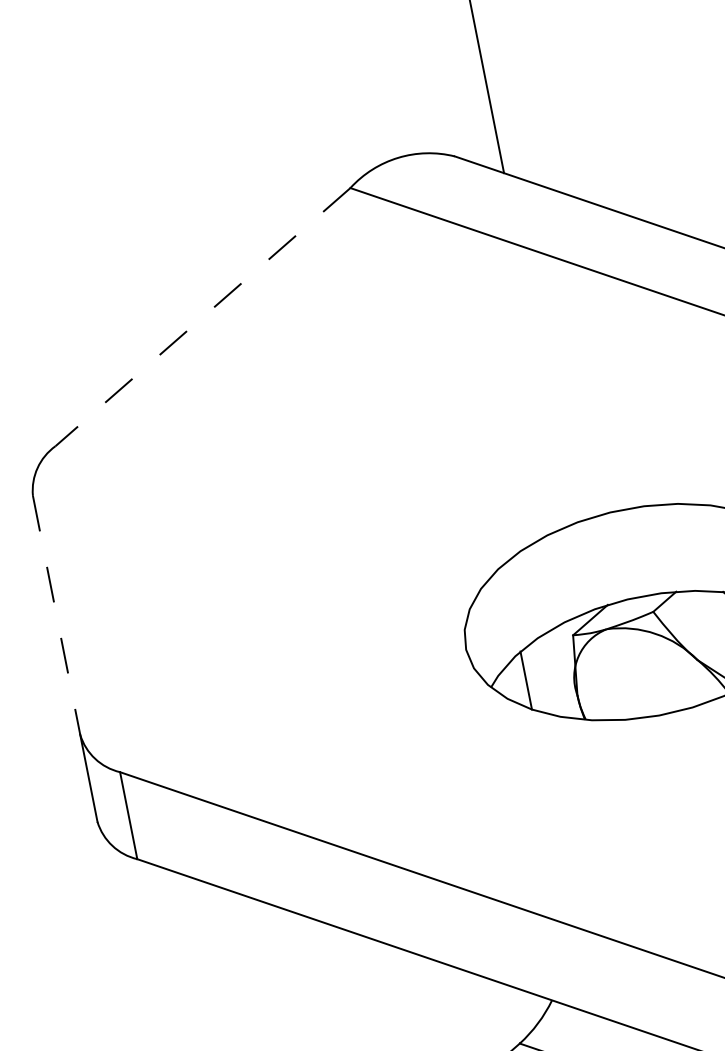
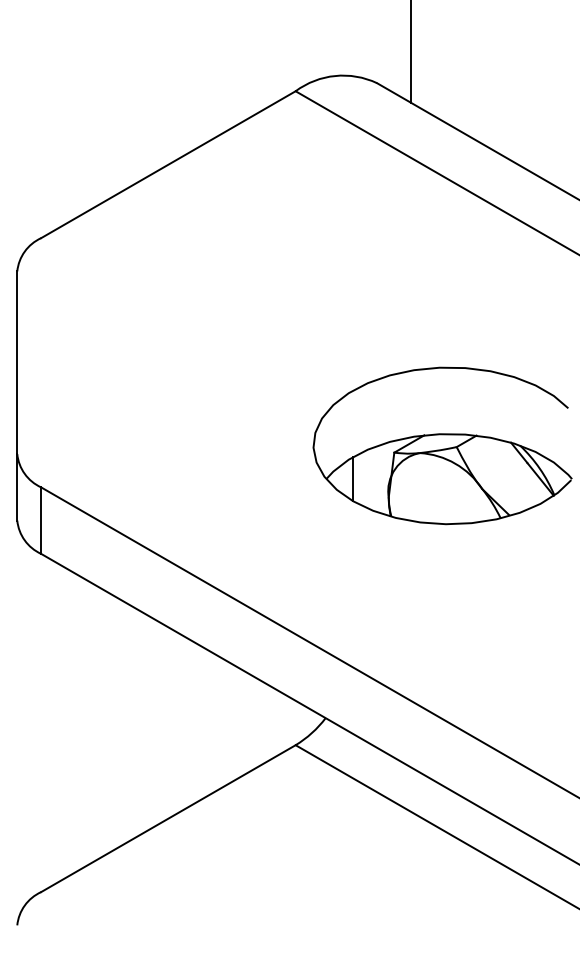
line: (203, 316) -> (168, 164), dashed -> solid
line: (57, 616) -> (17, 363), dashed -> solid

